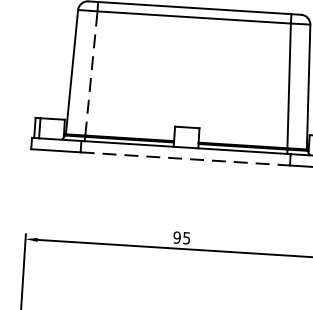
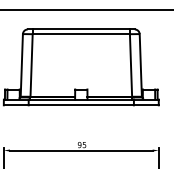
line: (91, 71) -> (31, 64), dashed -> solid
line: (185, 159) -> (81, 105), dashed -> solid

